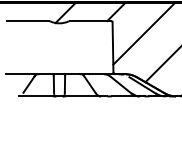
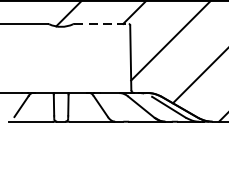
line: (90, 21) -> (101, 24), solid -> dashed

